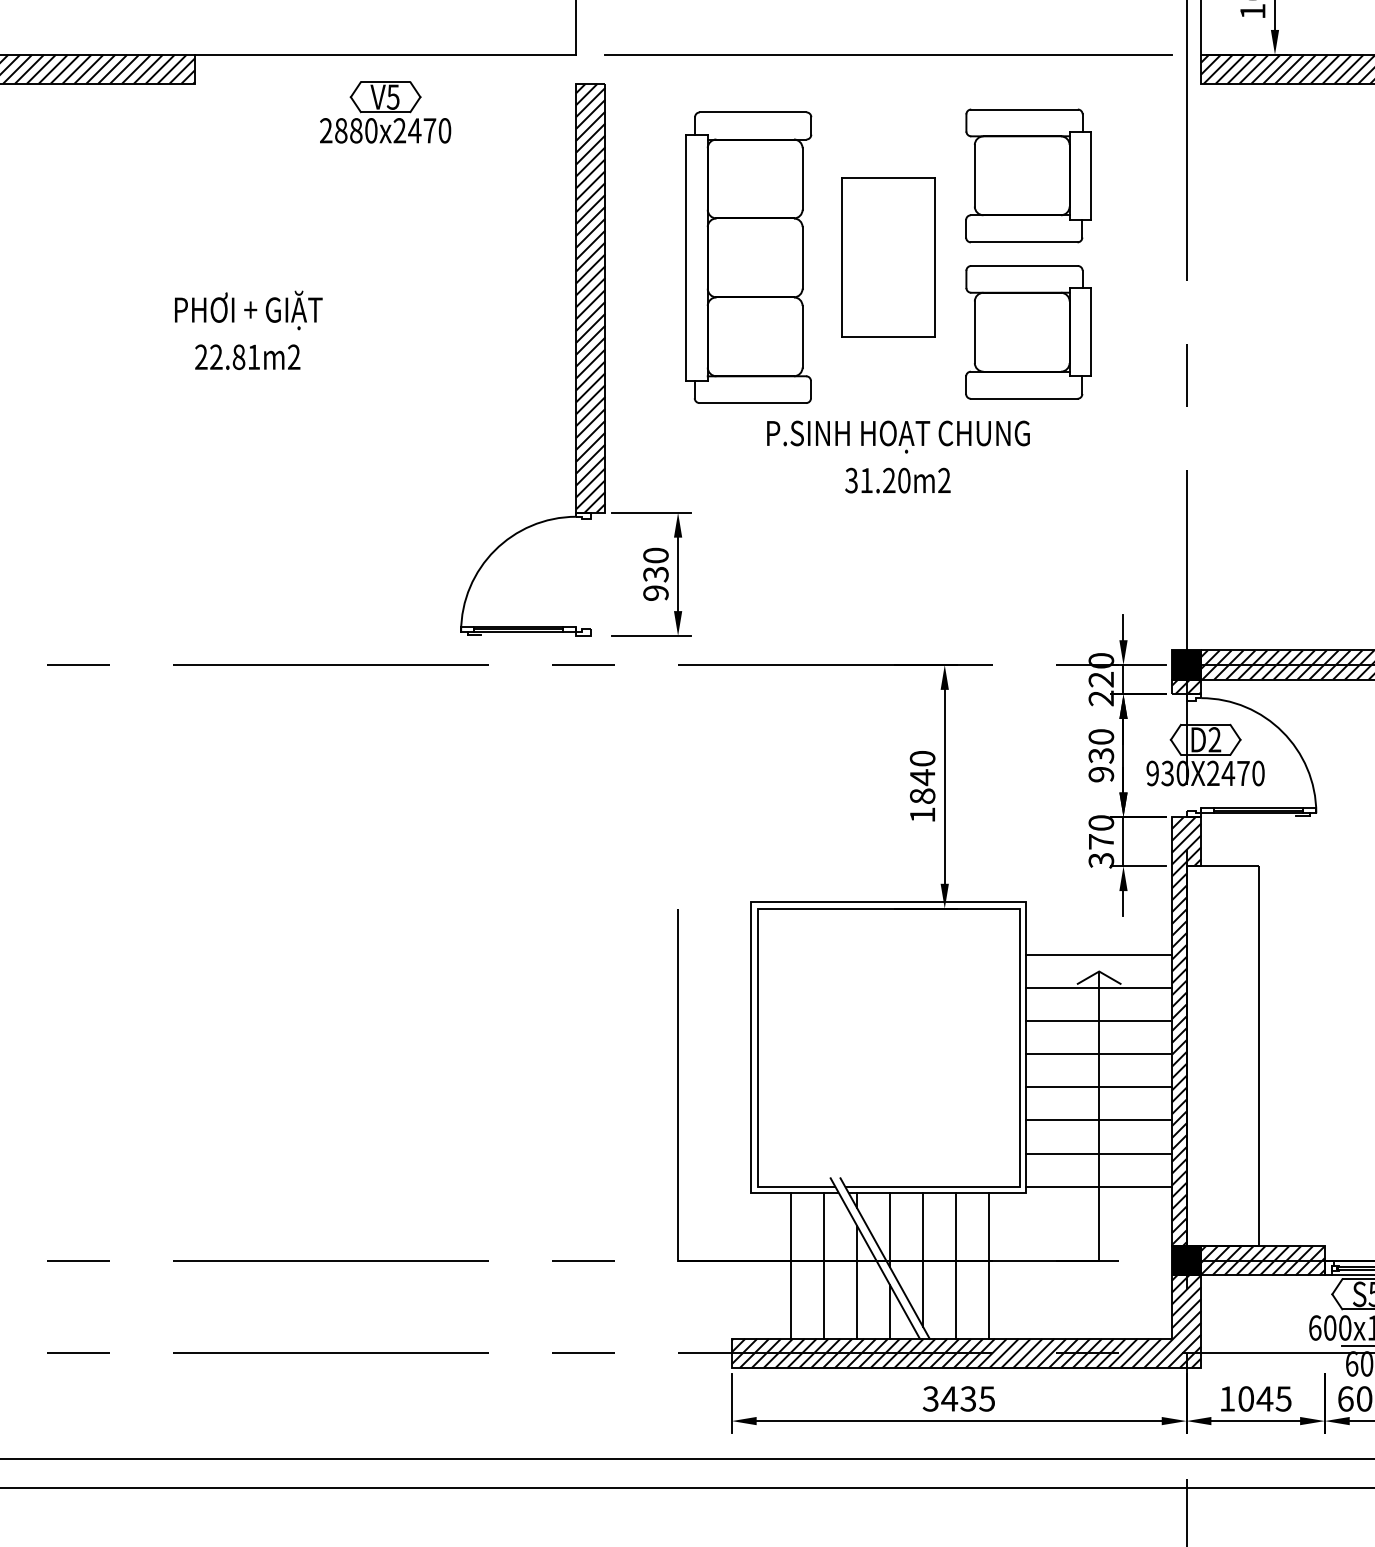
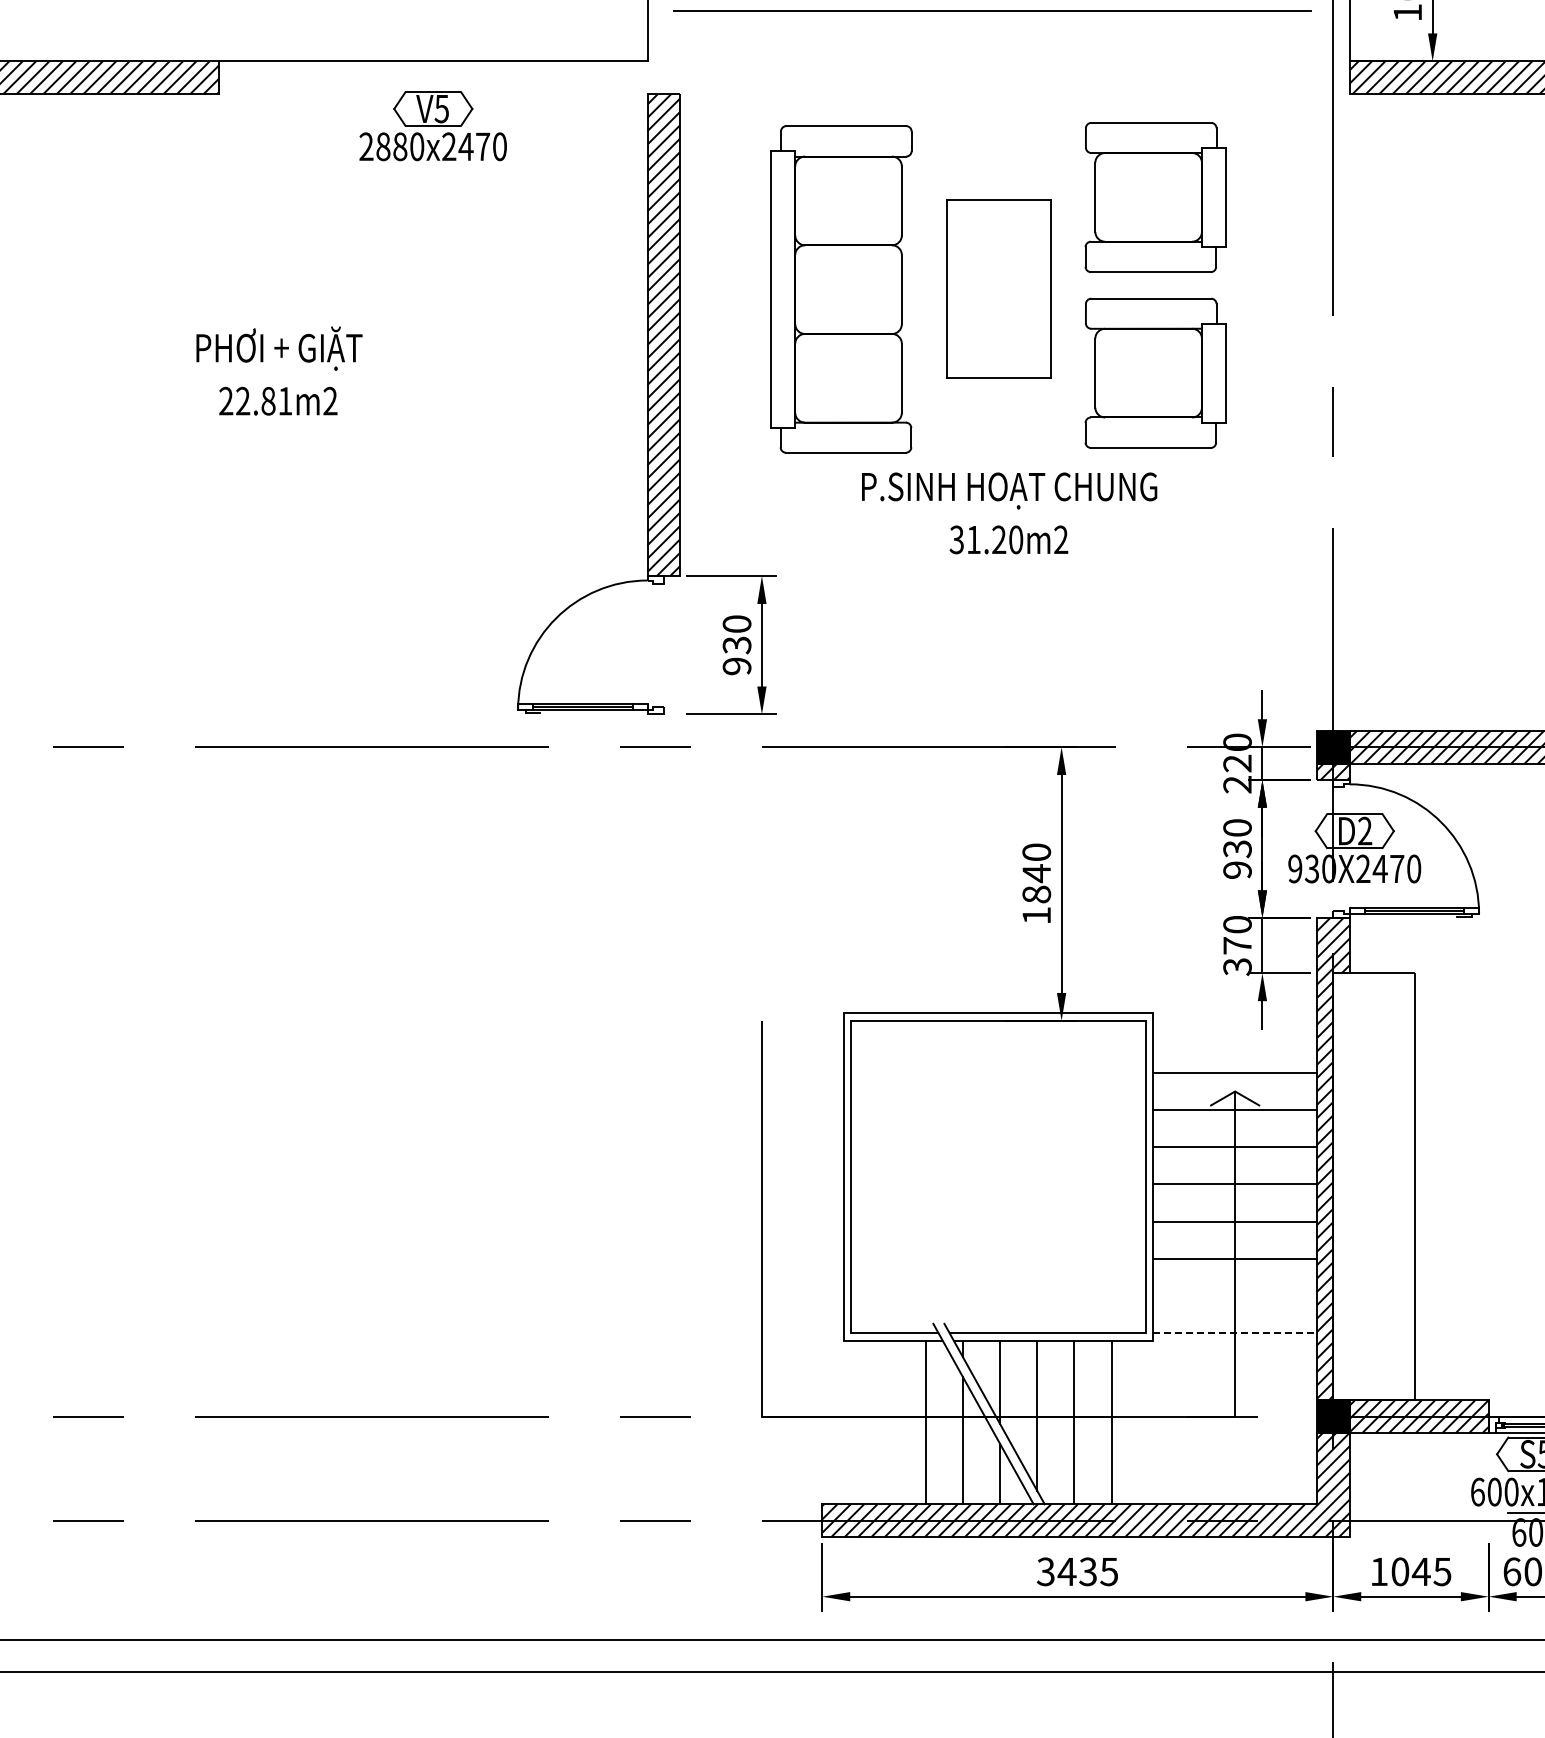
line: (888, 54) -> (992, 10), moved
line: (1098, 1153) -> (1234, 1296), removed
line: (1099, 1186) -> (1235, 1333), solid -> dashed
line: (790, 1266) -> (888, 1422), removed

